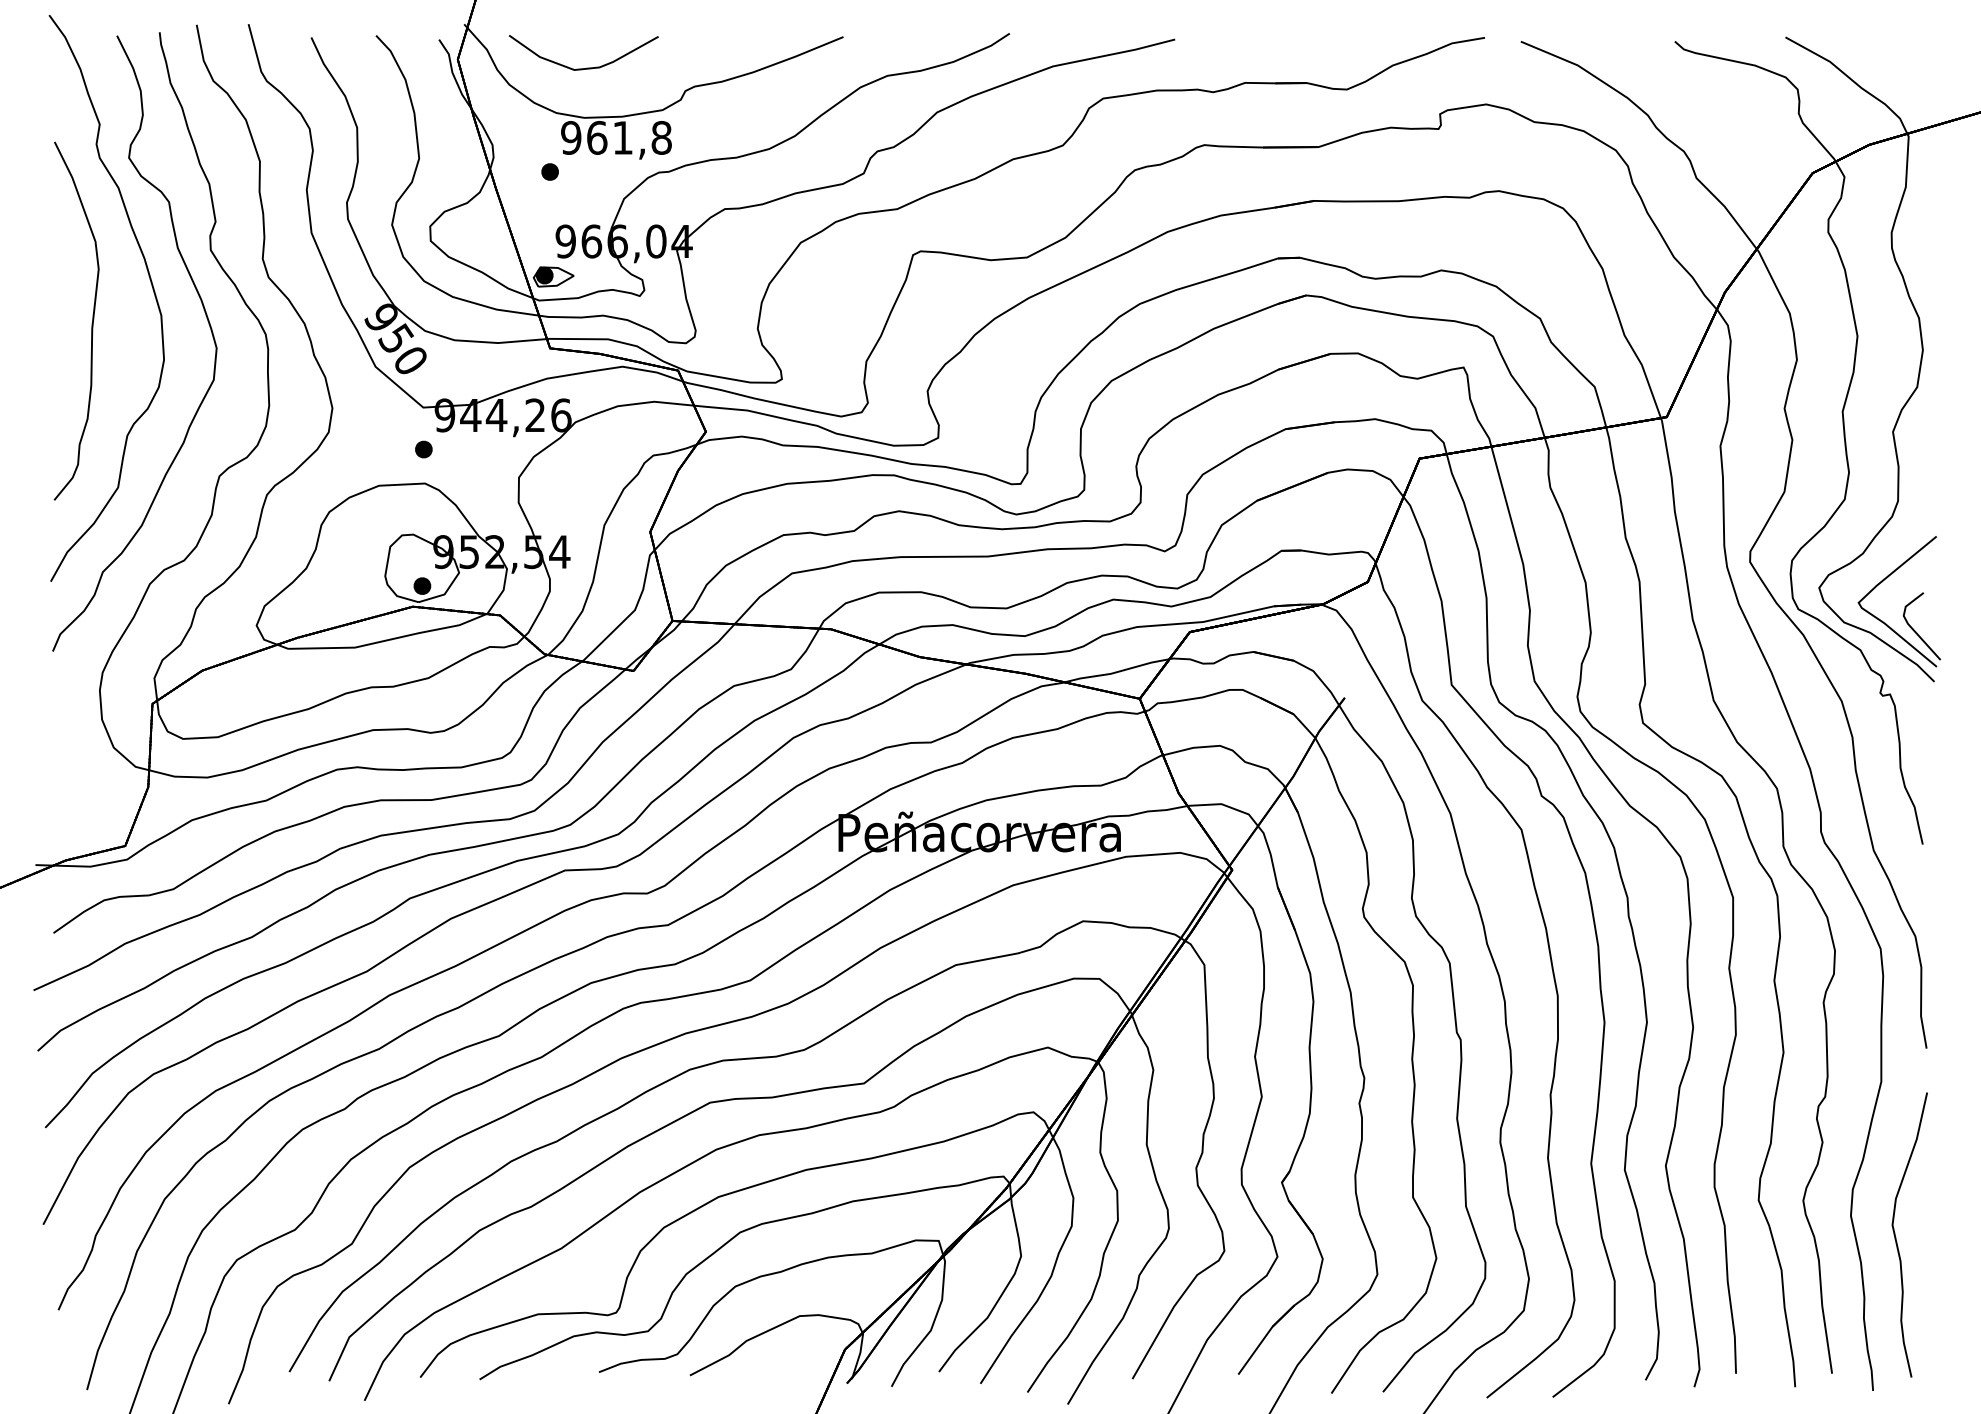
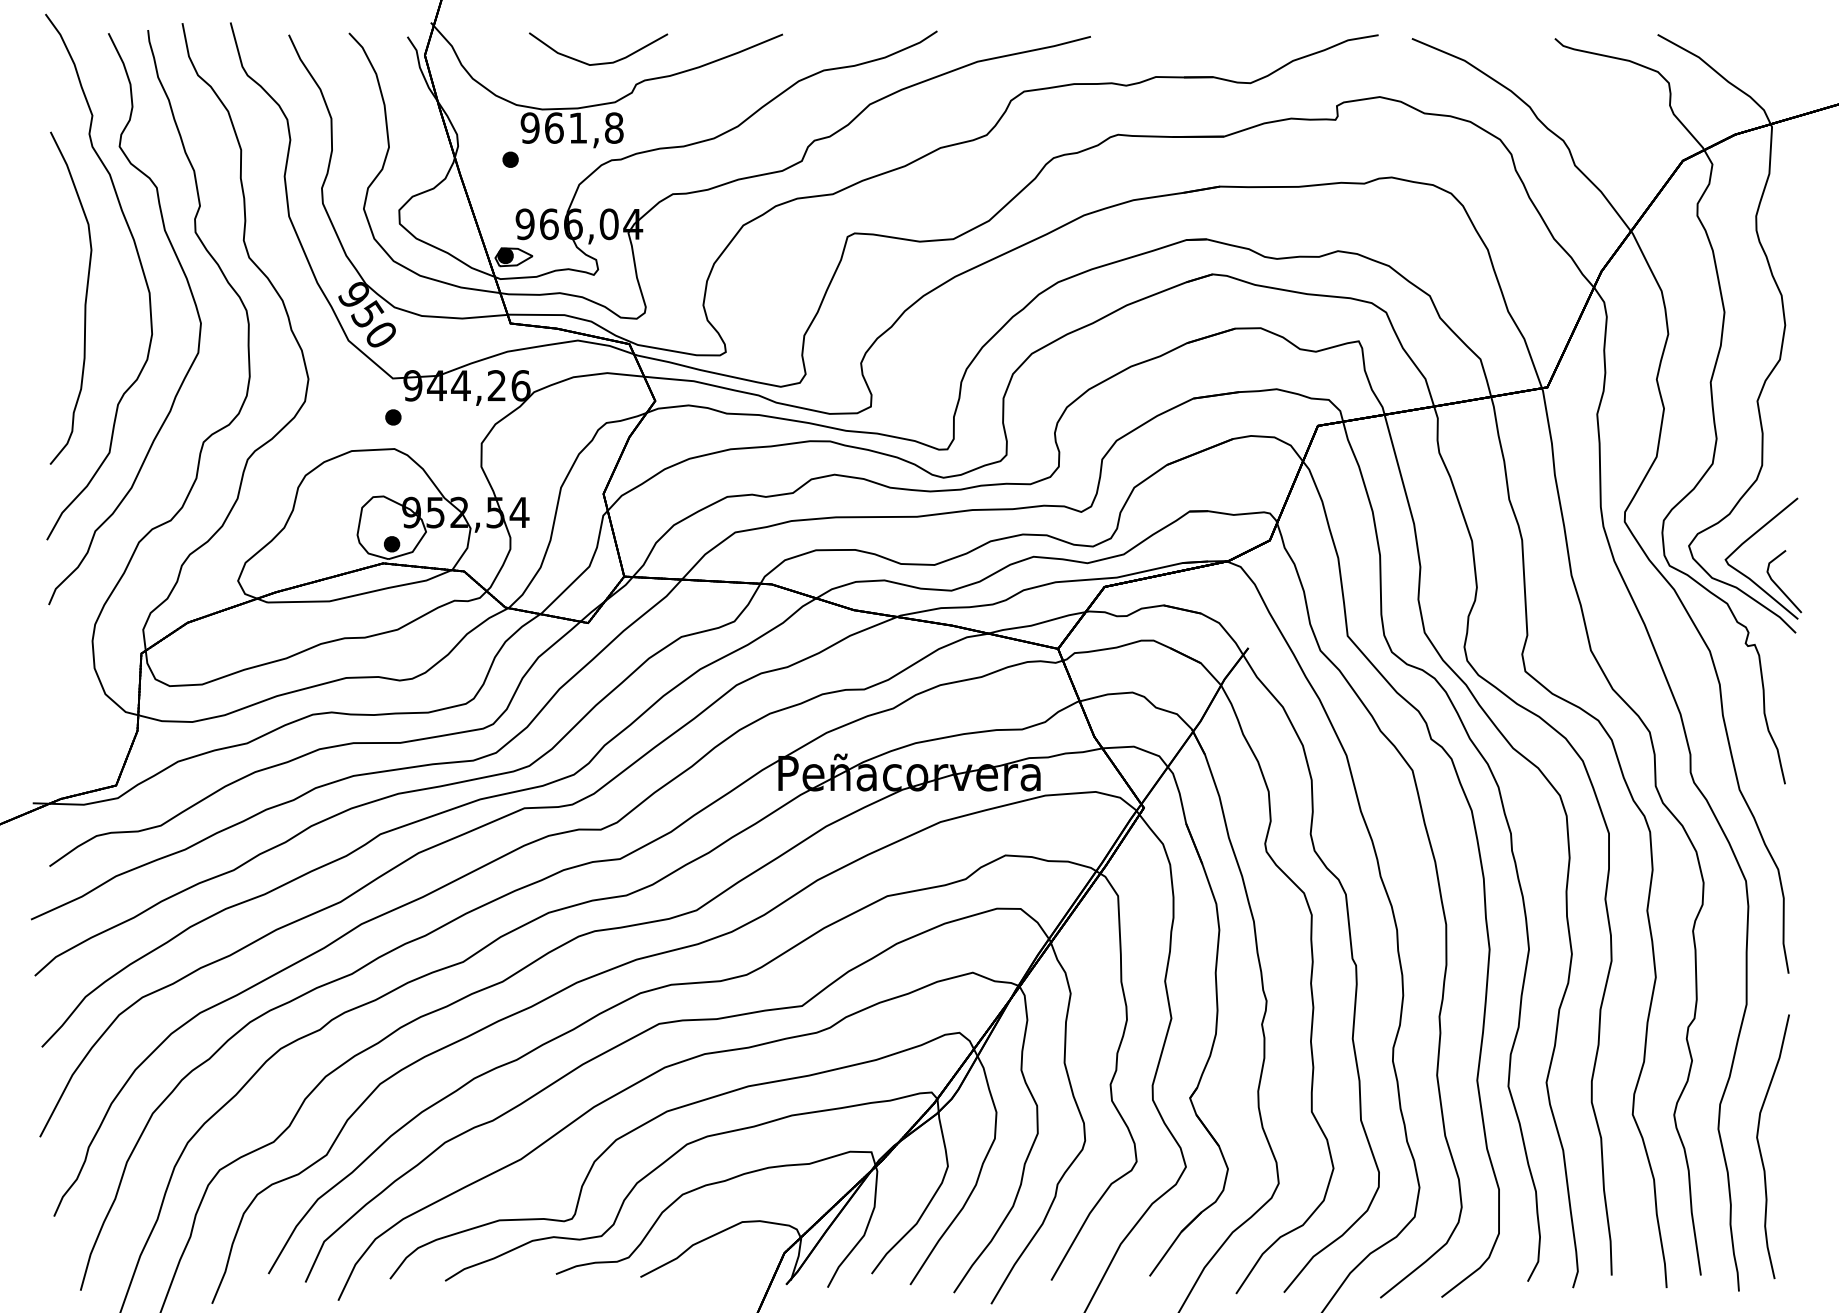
part: (586, 67) -> (601, 62), moved

